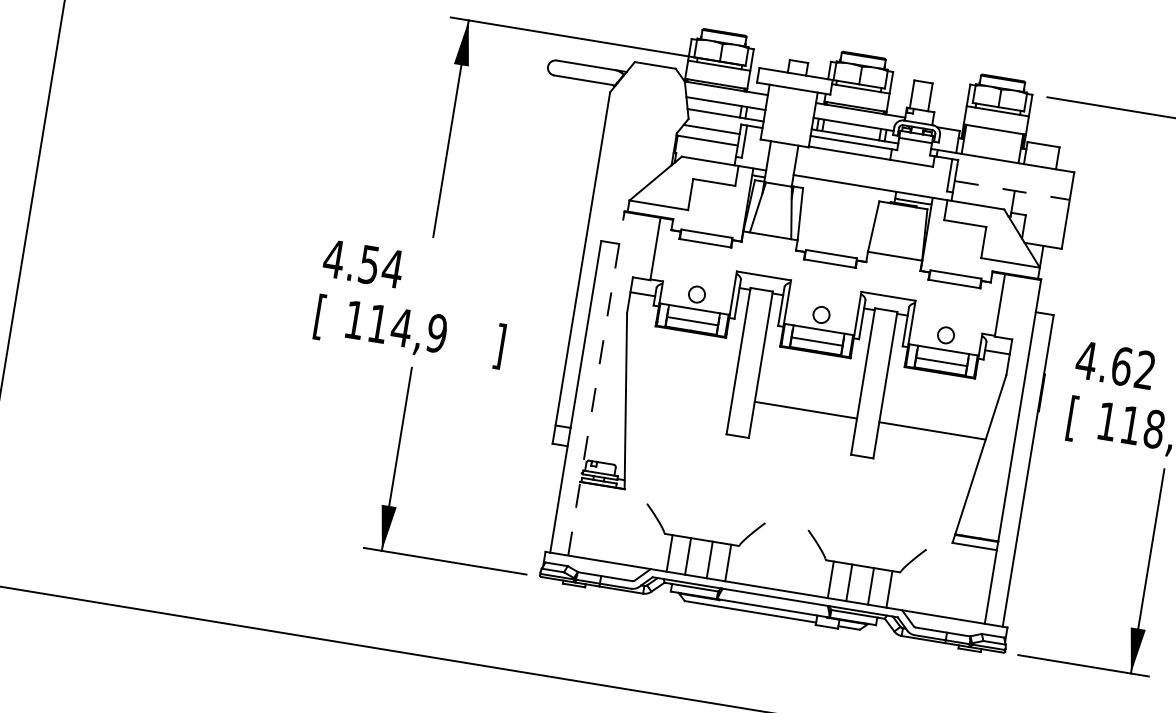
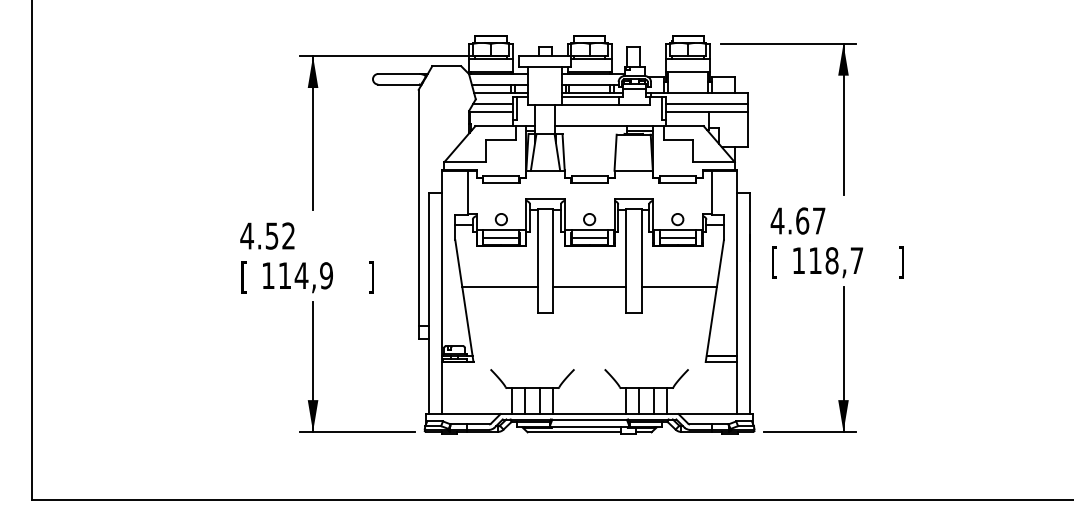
line: (1013, 179) -> (706, 104), added
line: (1012, 191) -> (707, 112), dashed -> solid
text: (392, 267) -> (288, 235), 4.54 -> 4.52
text: (1144, 369) -> (818, 220), 4.62 -> 4.67
line: (596, 383) -> (442, 292), dashed -> solid
line: (678, 388) -> (499, 286), added

